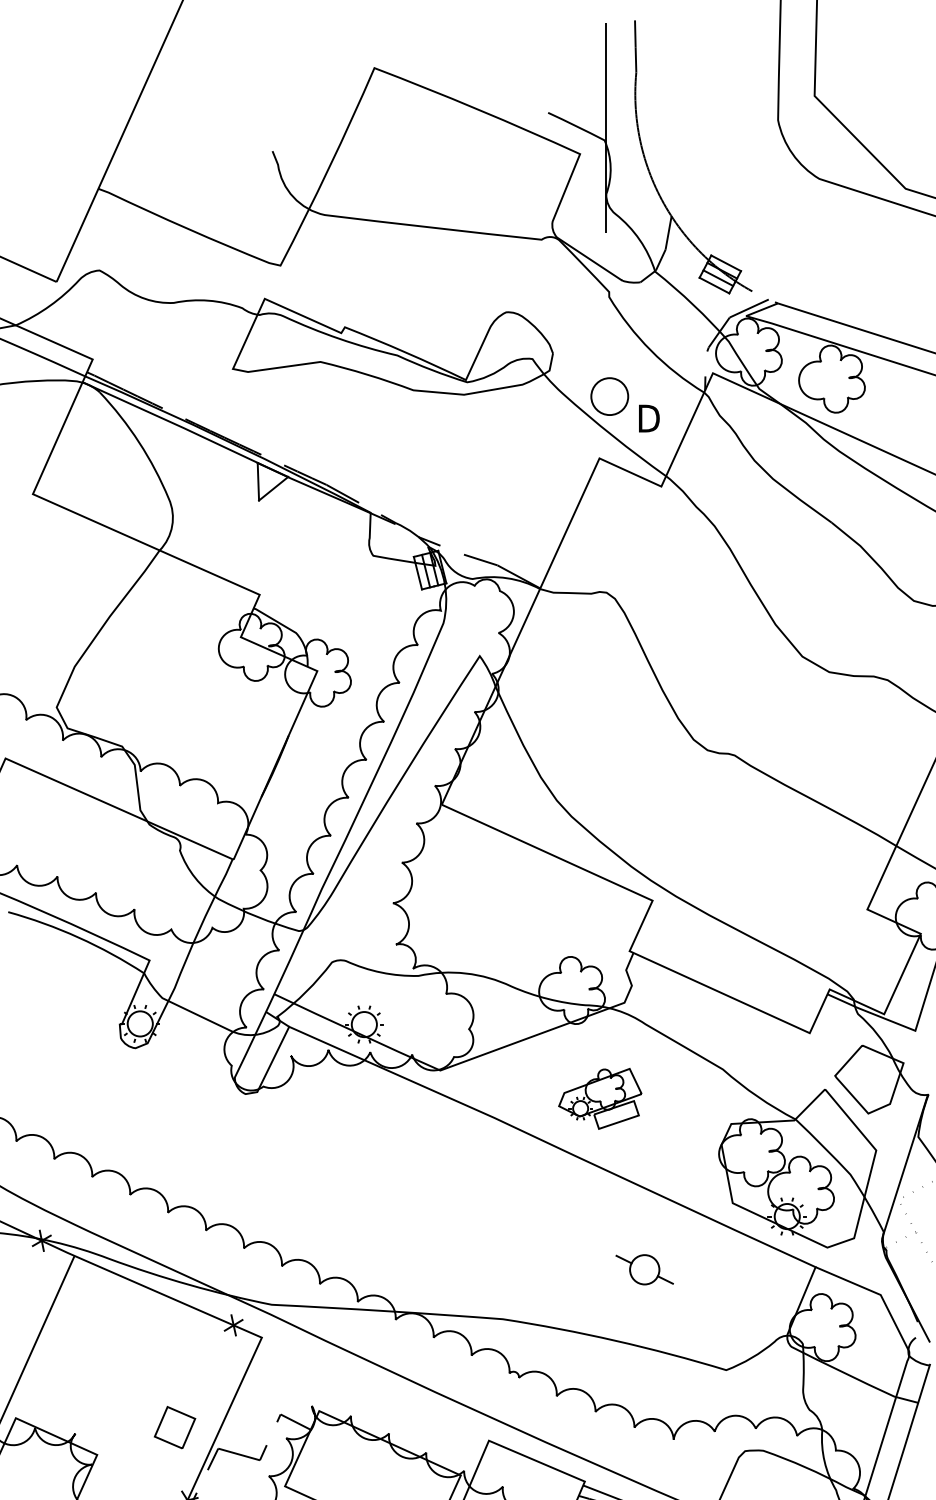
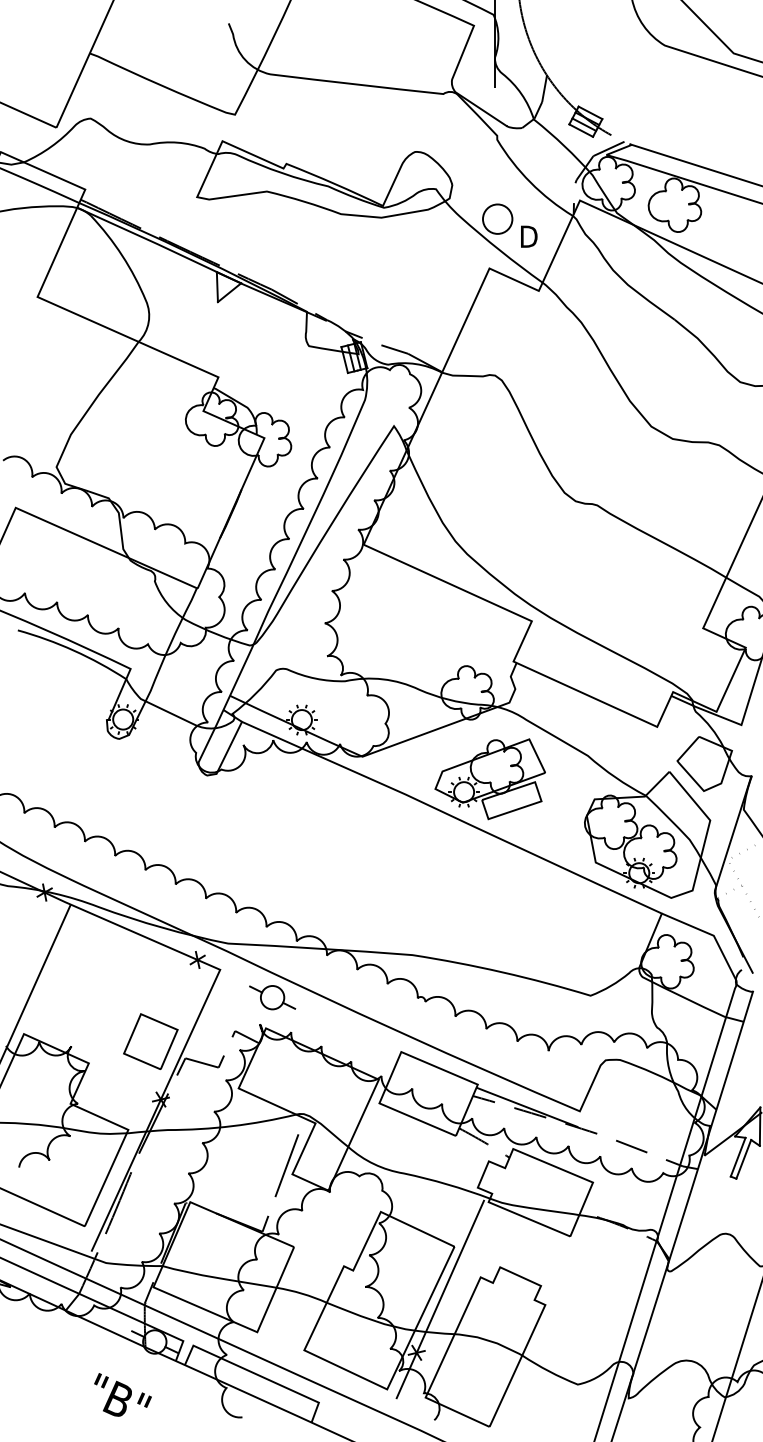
part: (599, 1099) -> (489, 779), size x1.67
part: (644, 1269) -> (272, 997), moved
part: (174, 1427) -> (150, 1041), size x1.67

